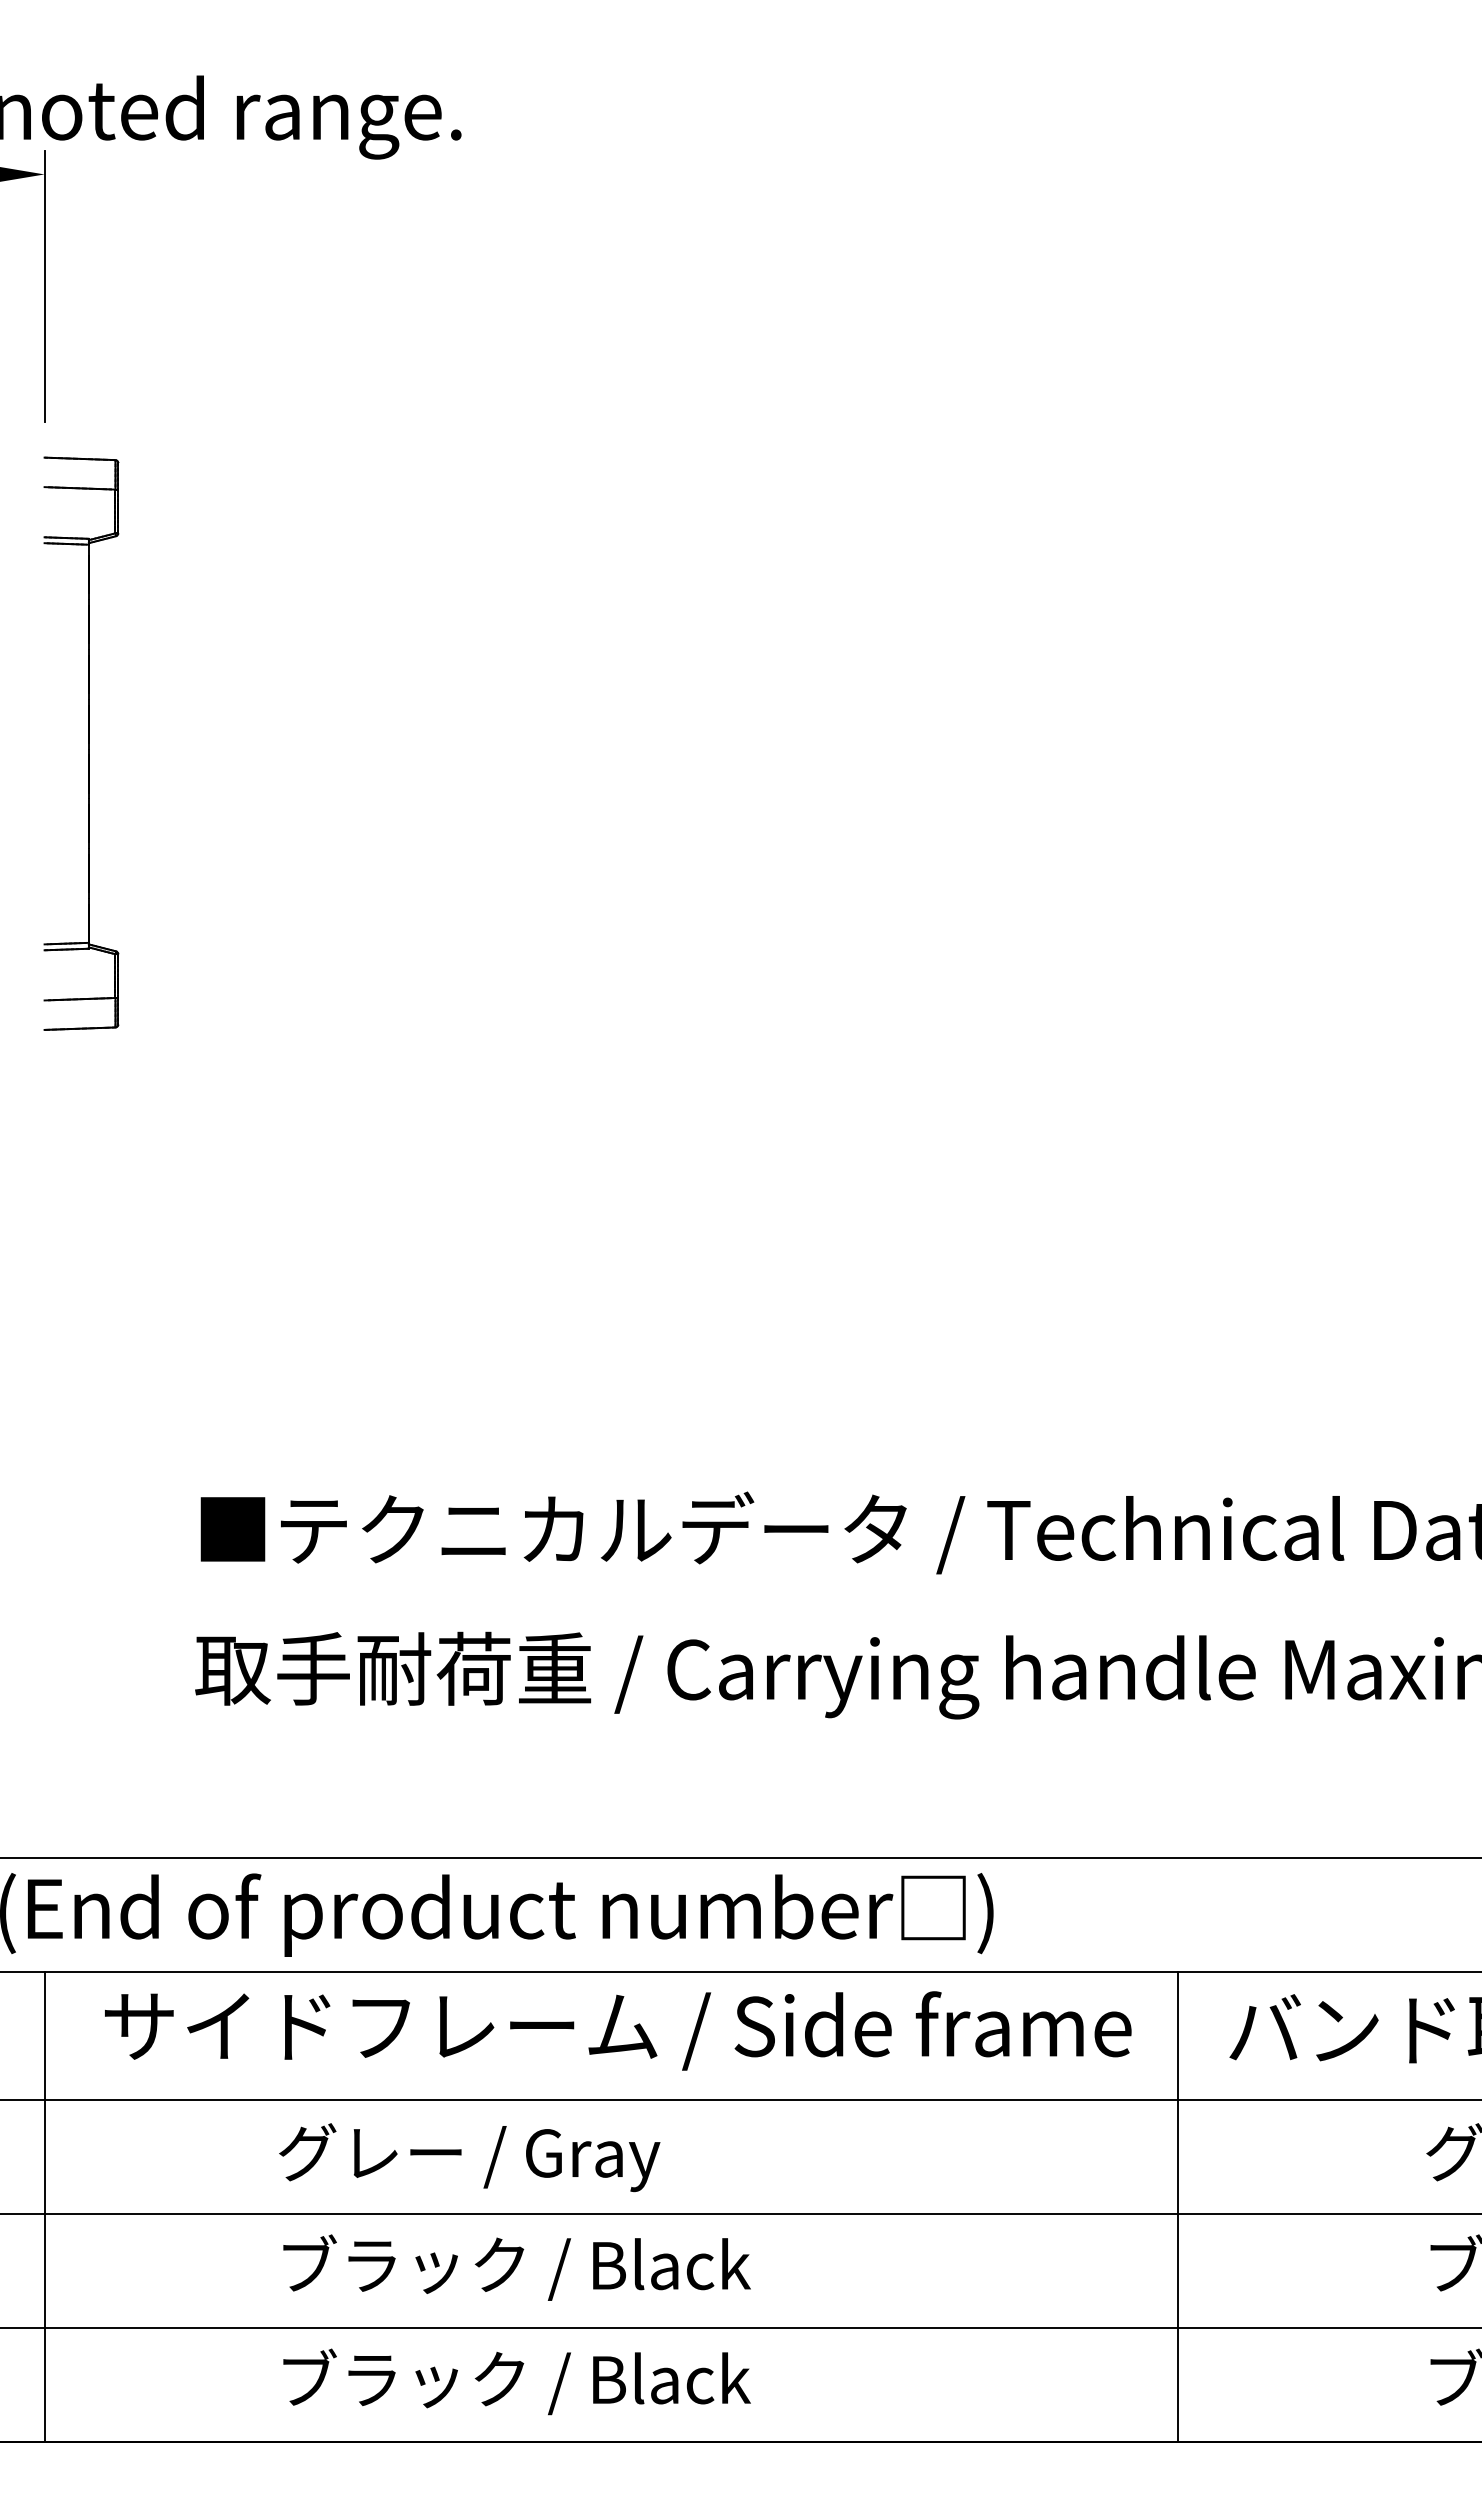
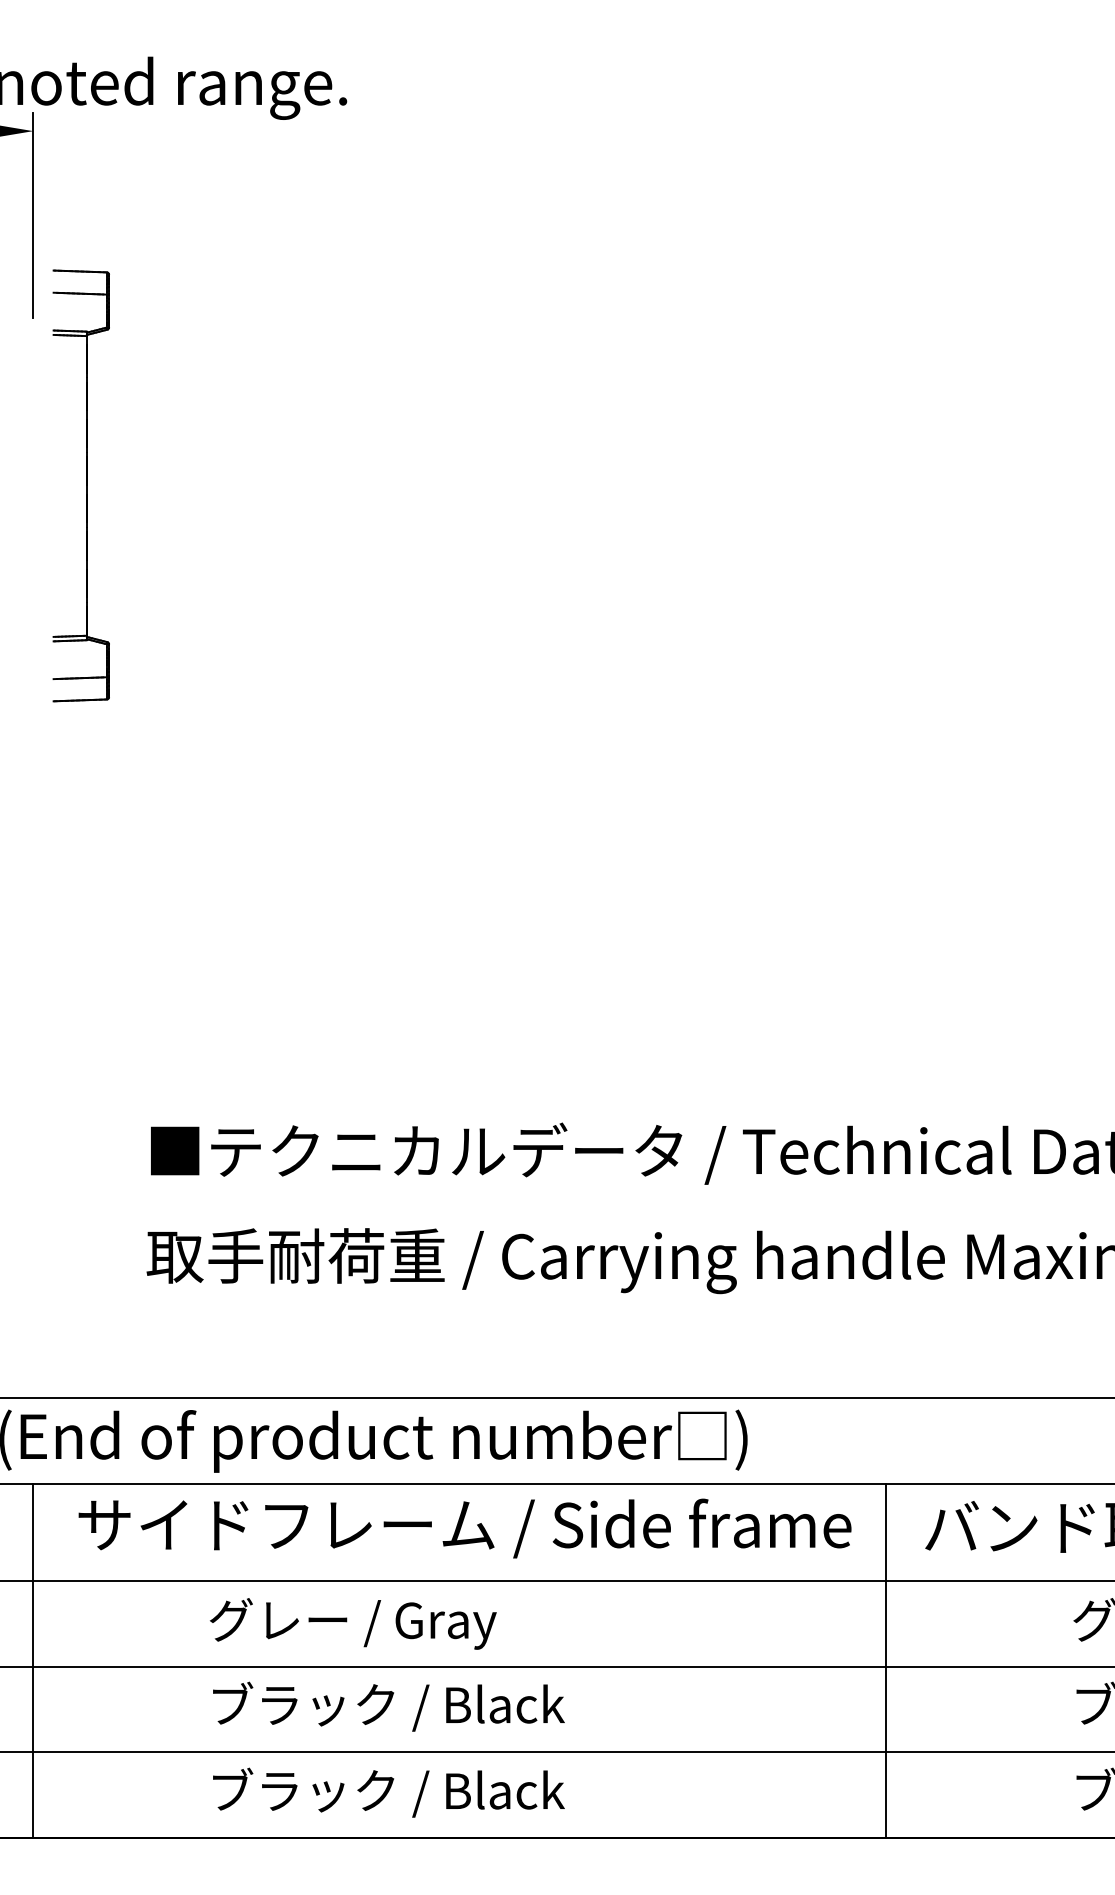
part: (88, 743) -> (86, 485), moved

